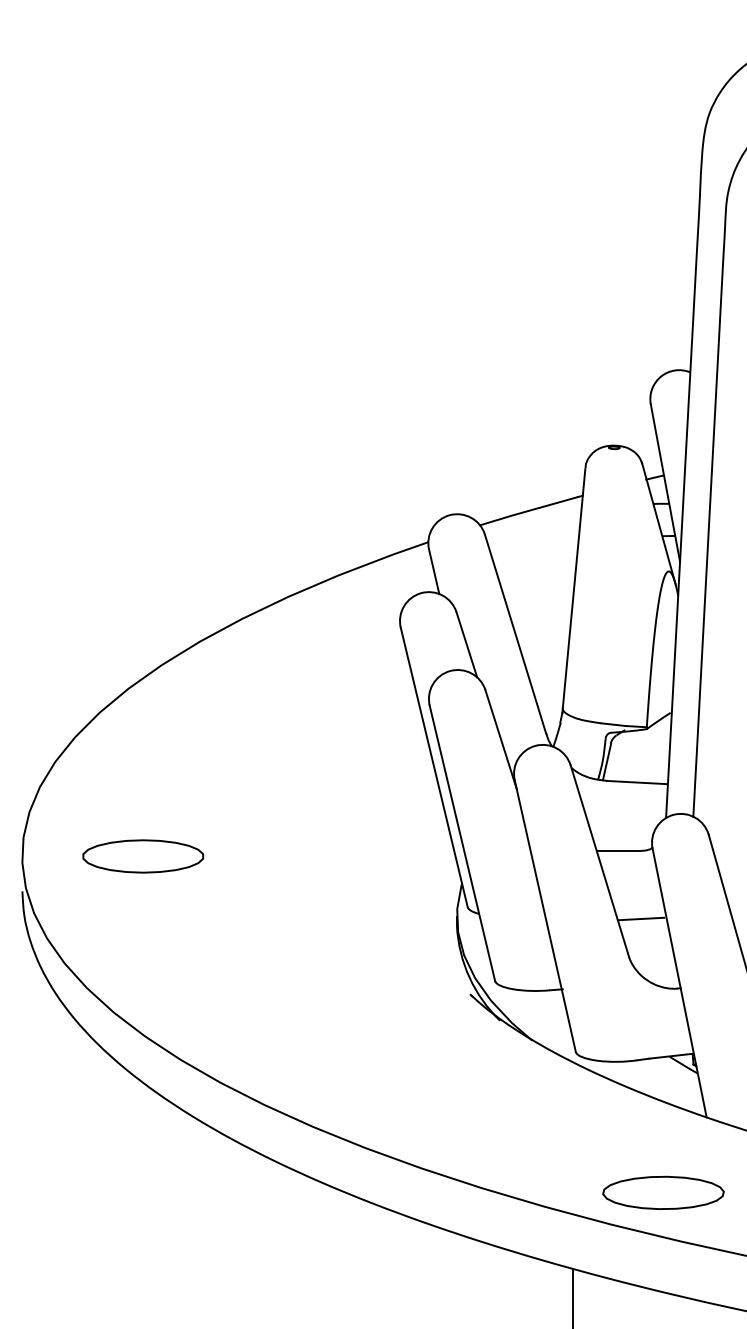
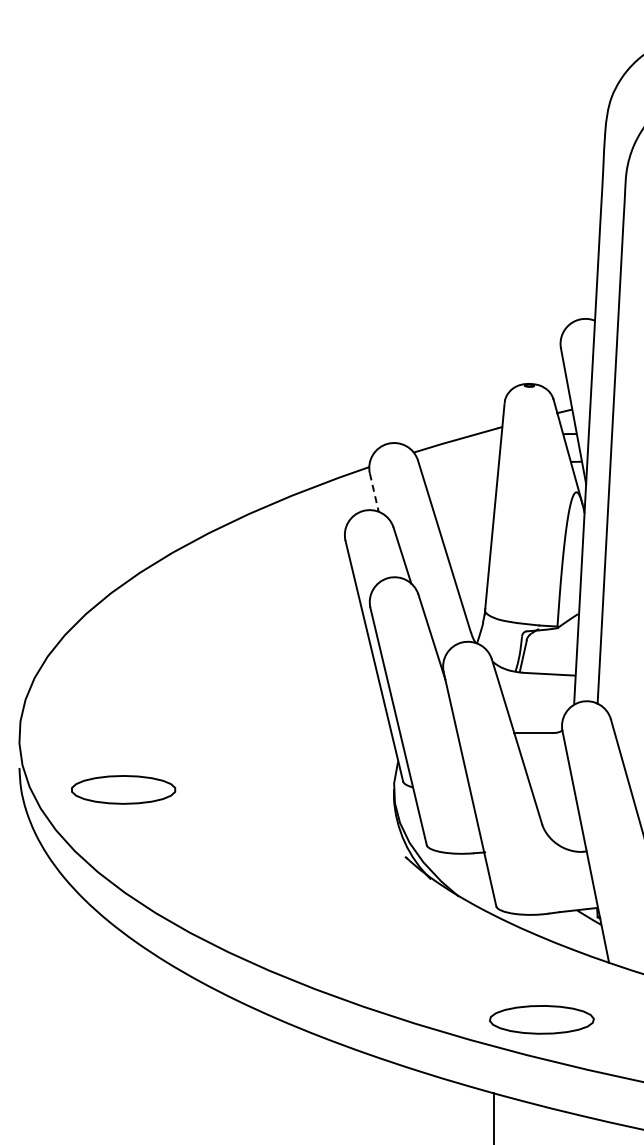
line: (434, 571) -> (374, 492), solid -> dashed
part: (143, 855) -> (123, 789), moved
line: (640, 918) -> (552, 791), removed
part: (663, 1192) -> (541, 1019), moved

